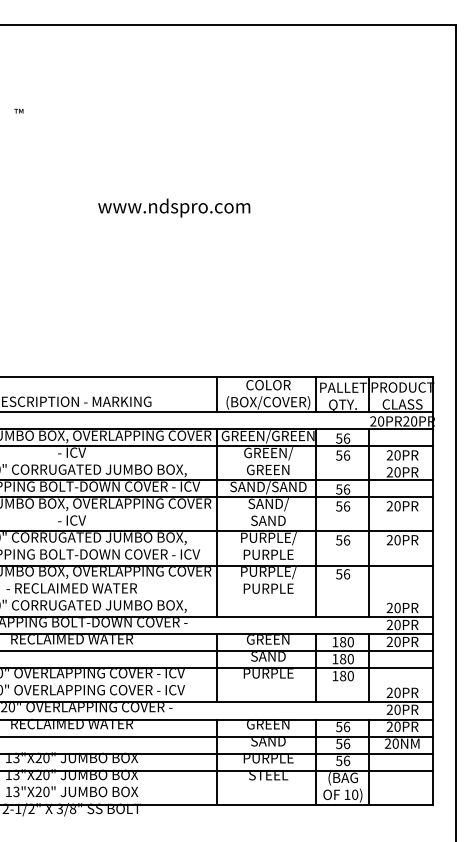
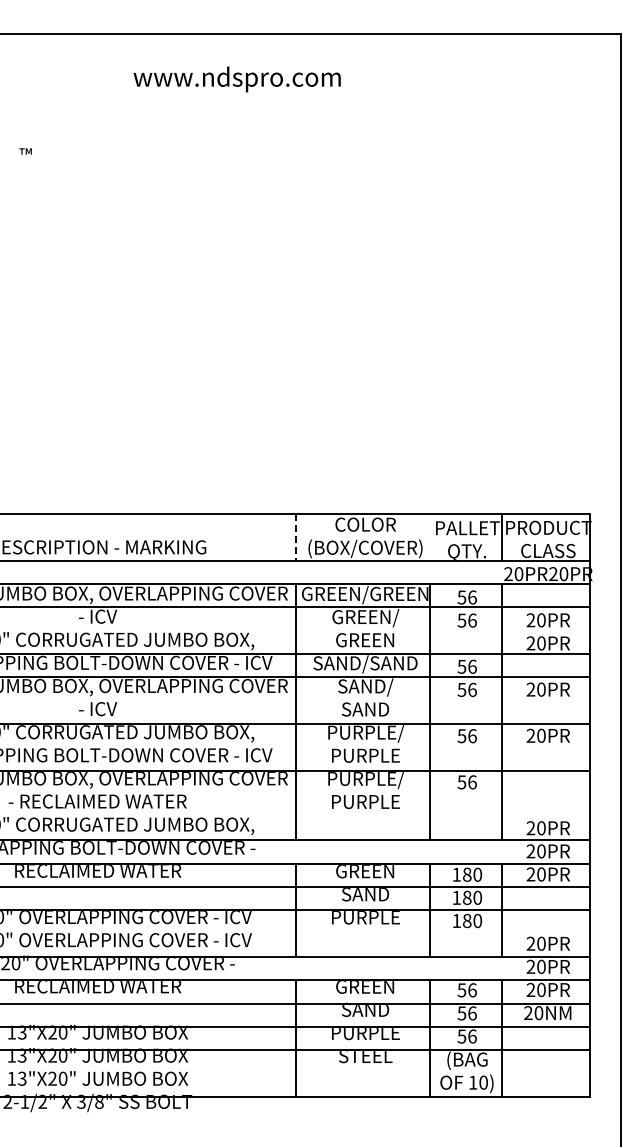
text: (173, 208) -> (236, 79), moved
line: (316, 394) -> (430, 537), removed
line: (217, 395) -> (295, 538), solid -> dashed

